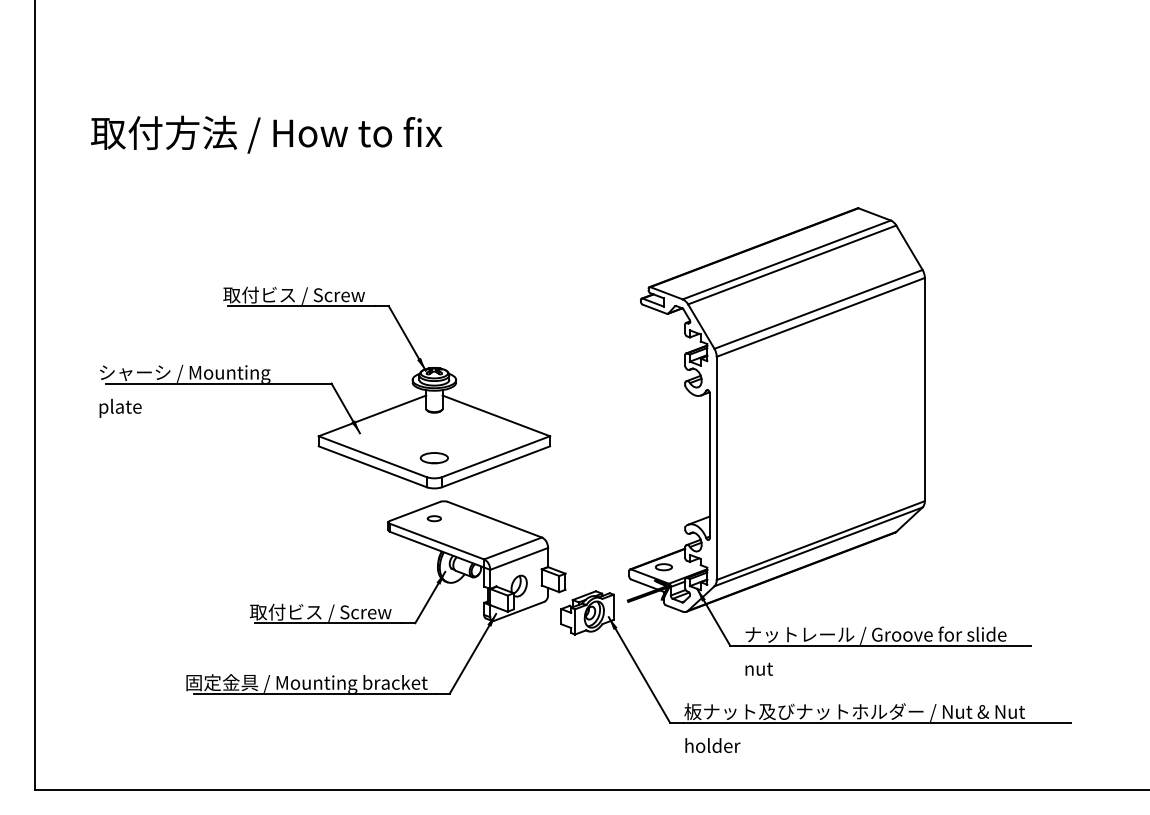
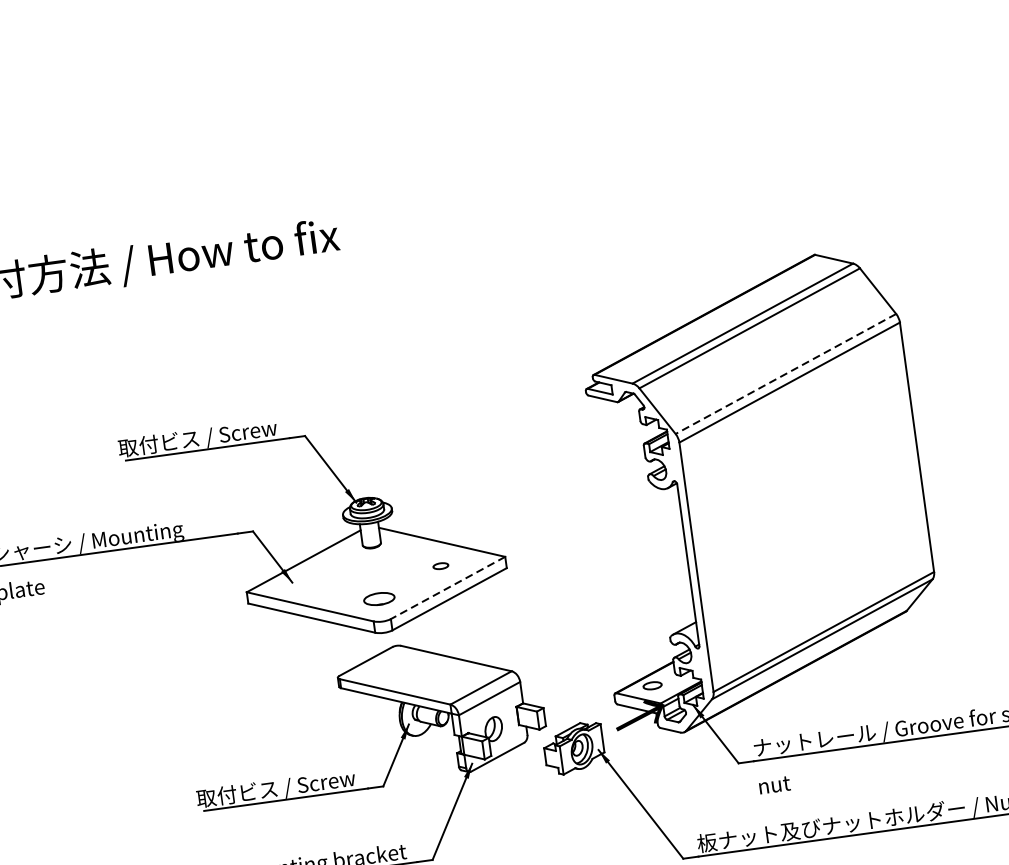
line: (818, 309) -> (785, 374), solid -> dashed
line: (496, 456) -> (448, 587), solid -> dashed
part: (433, 518) -> (439, 566), moved

